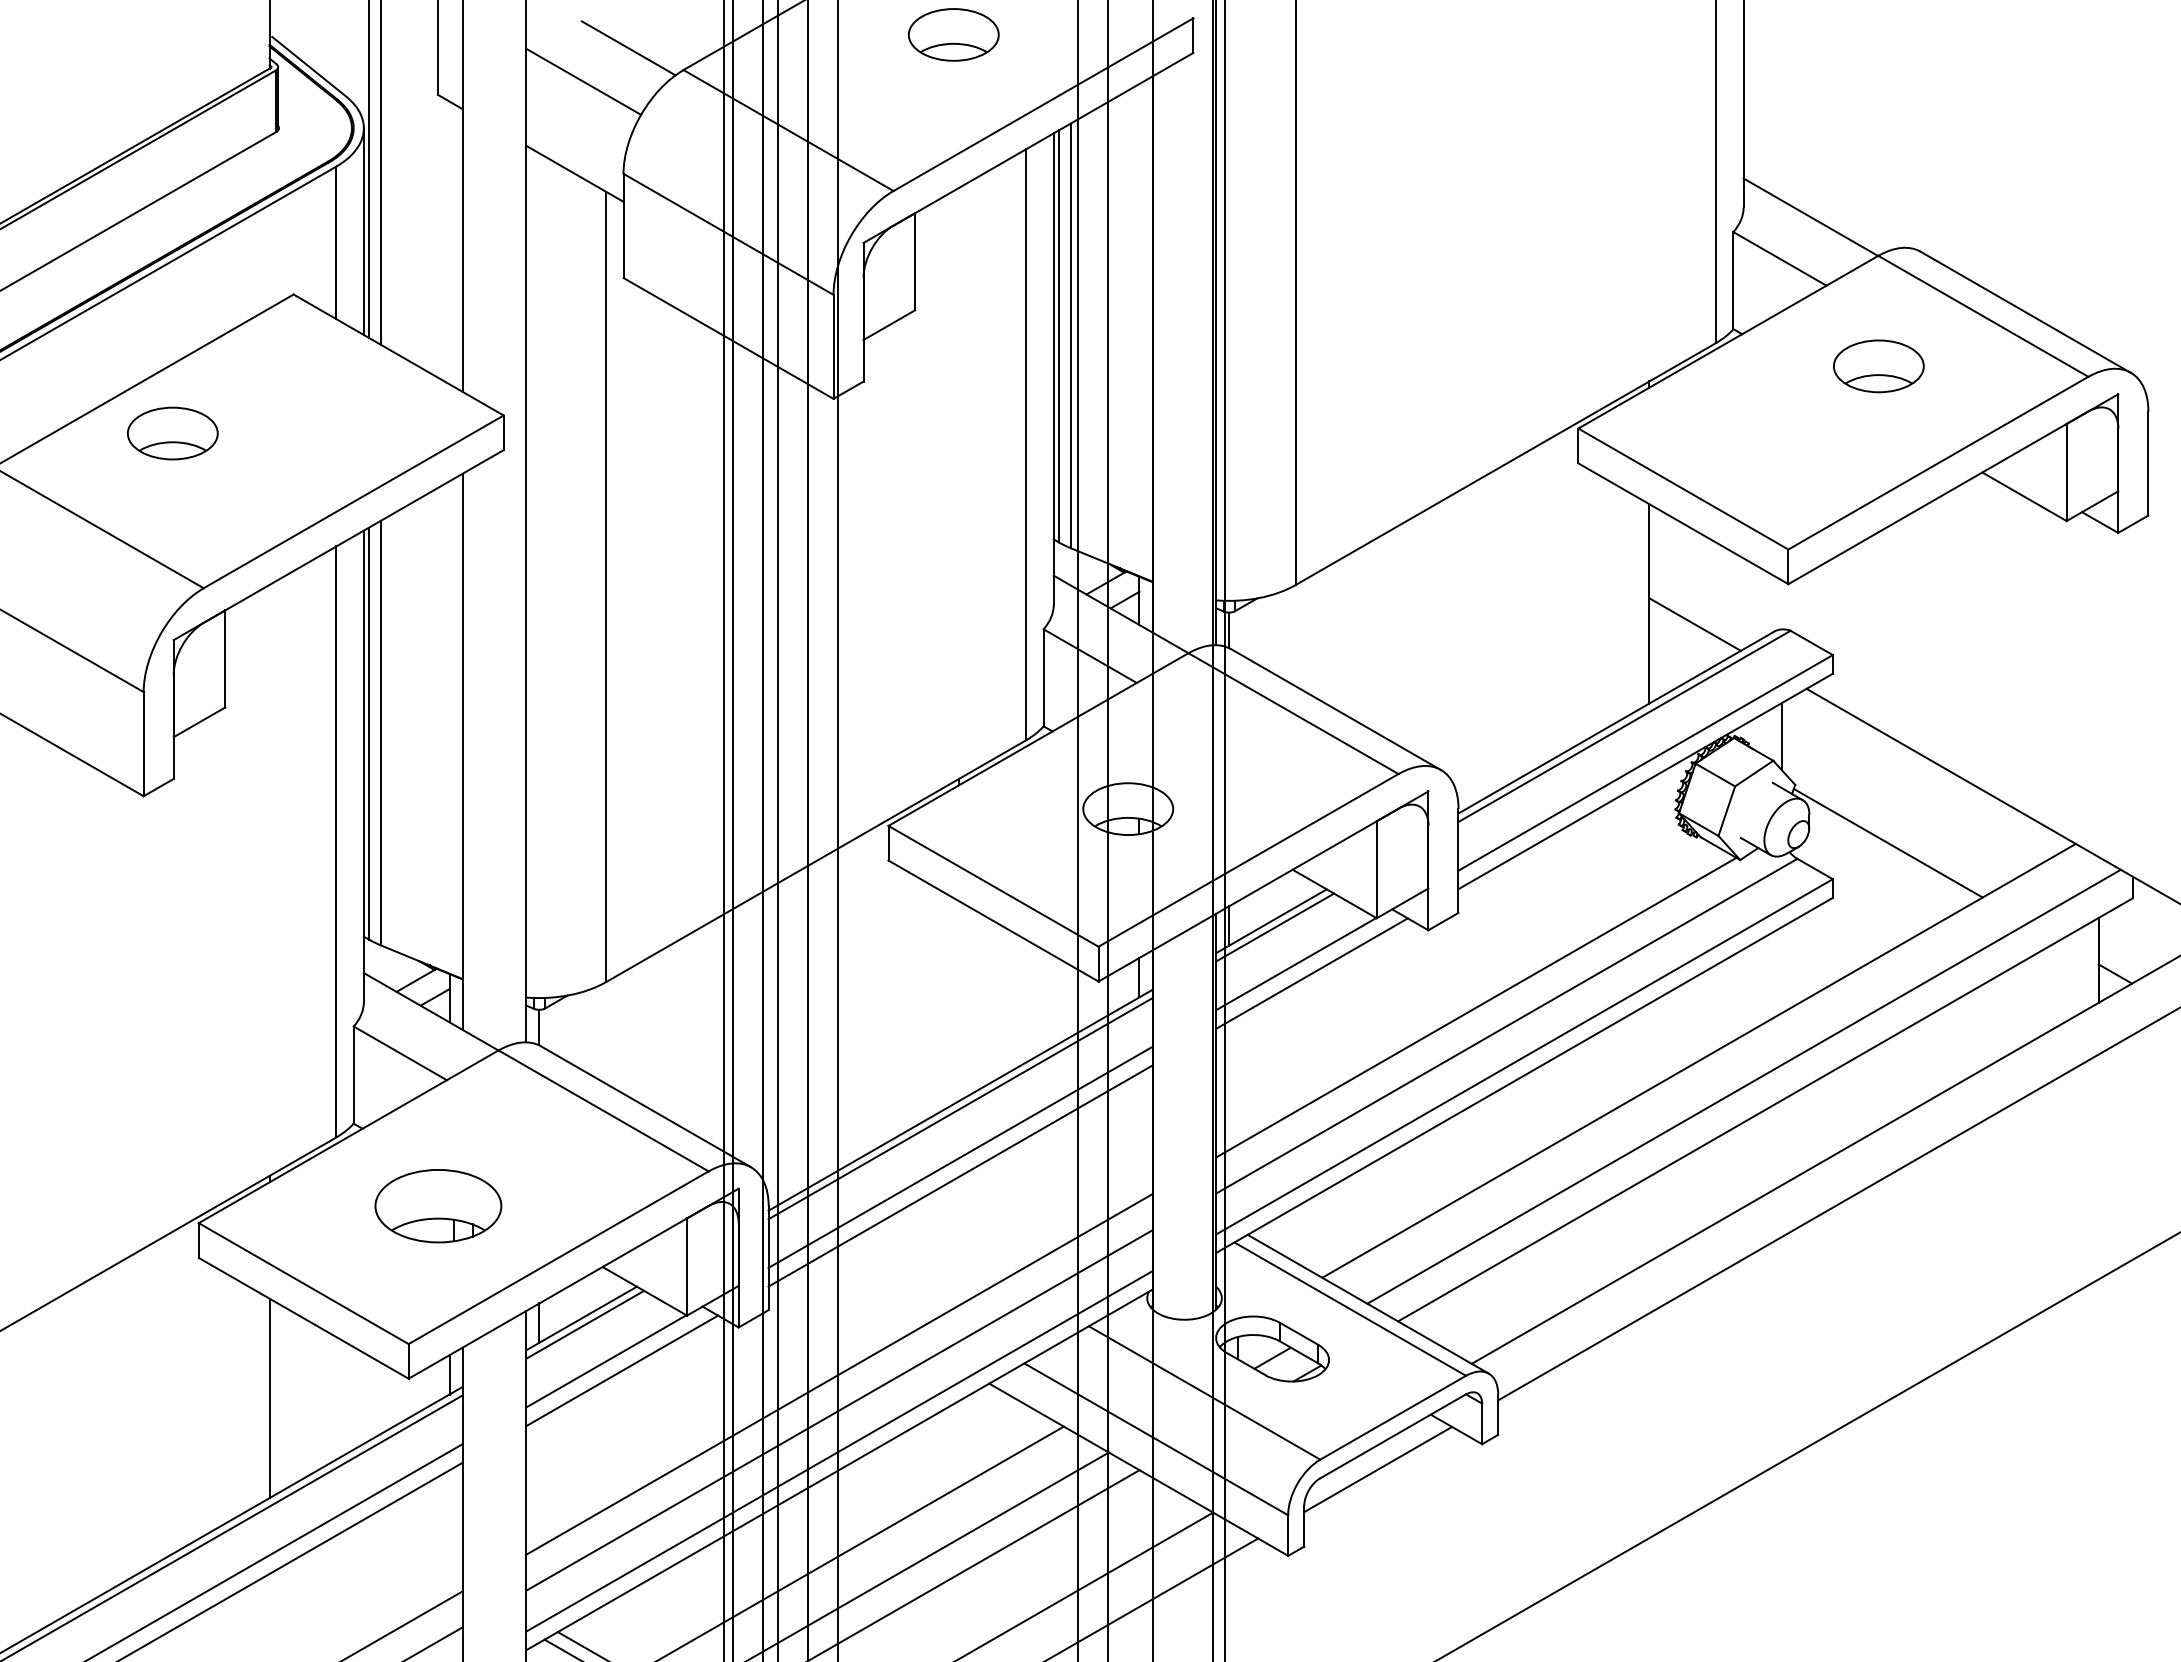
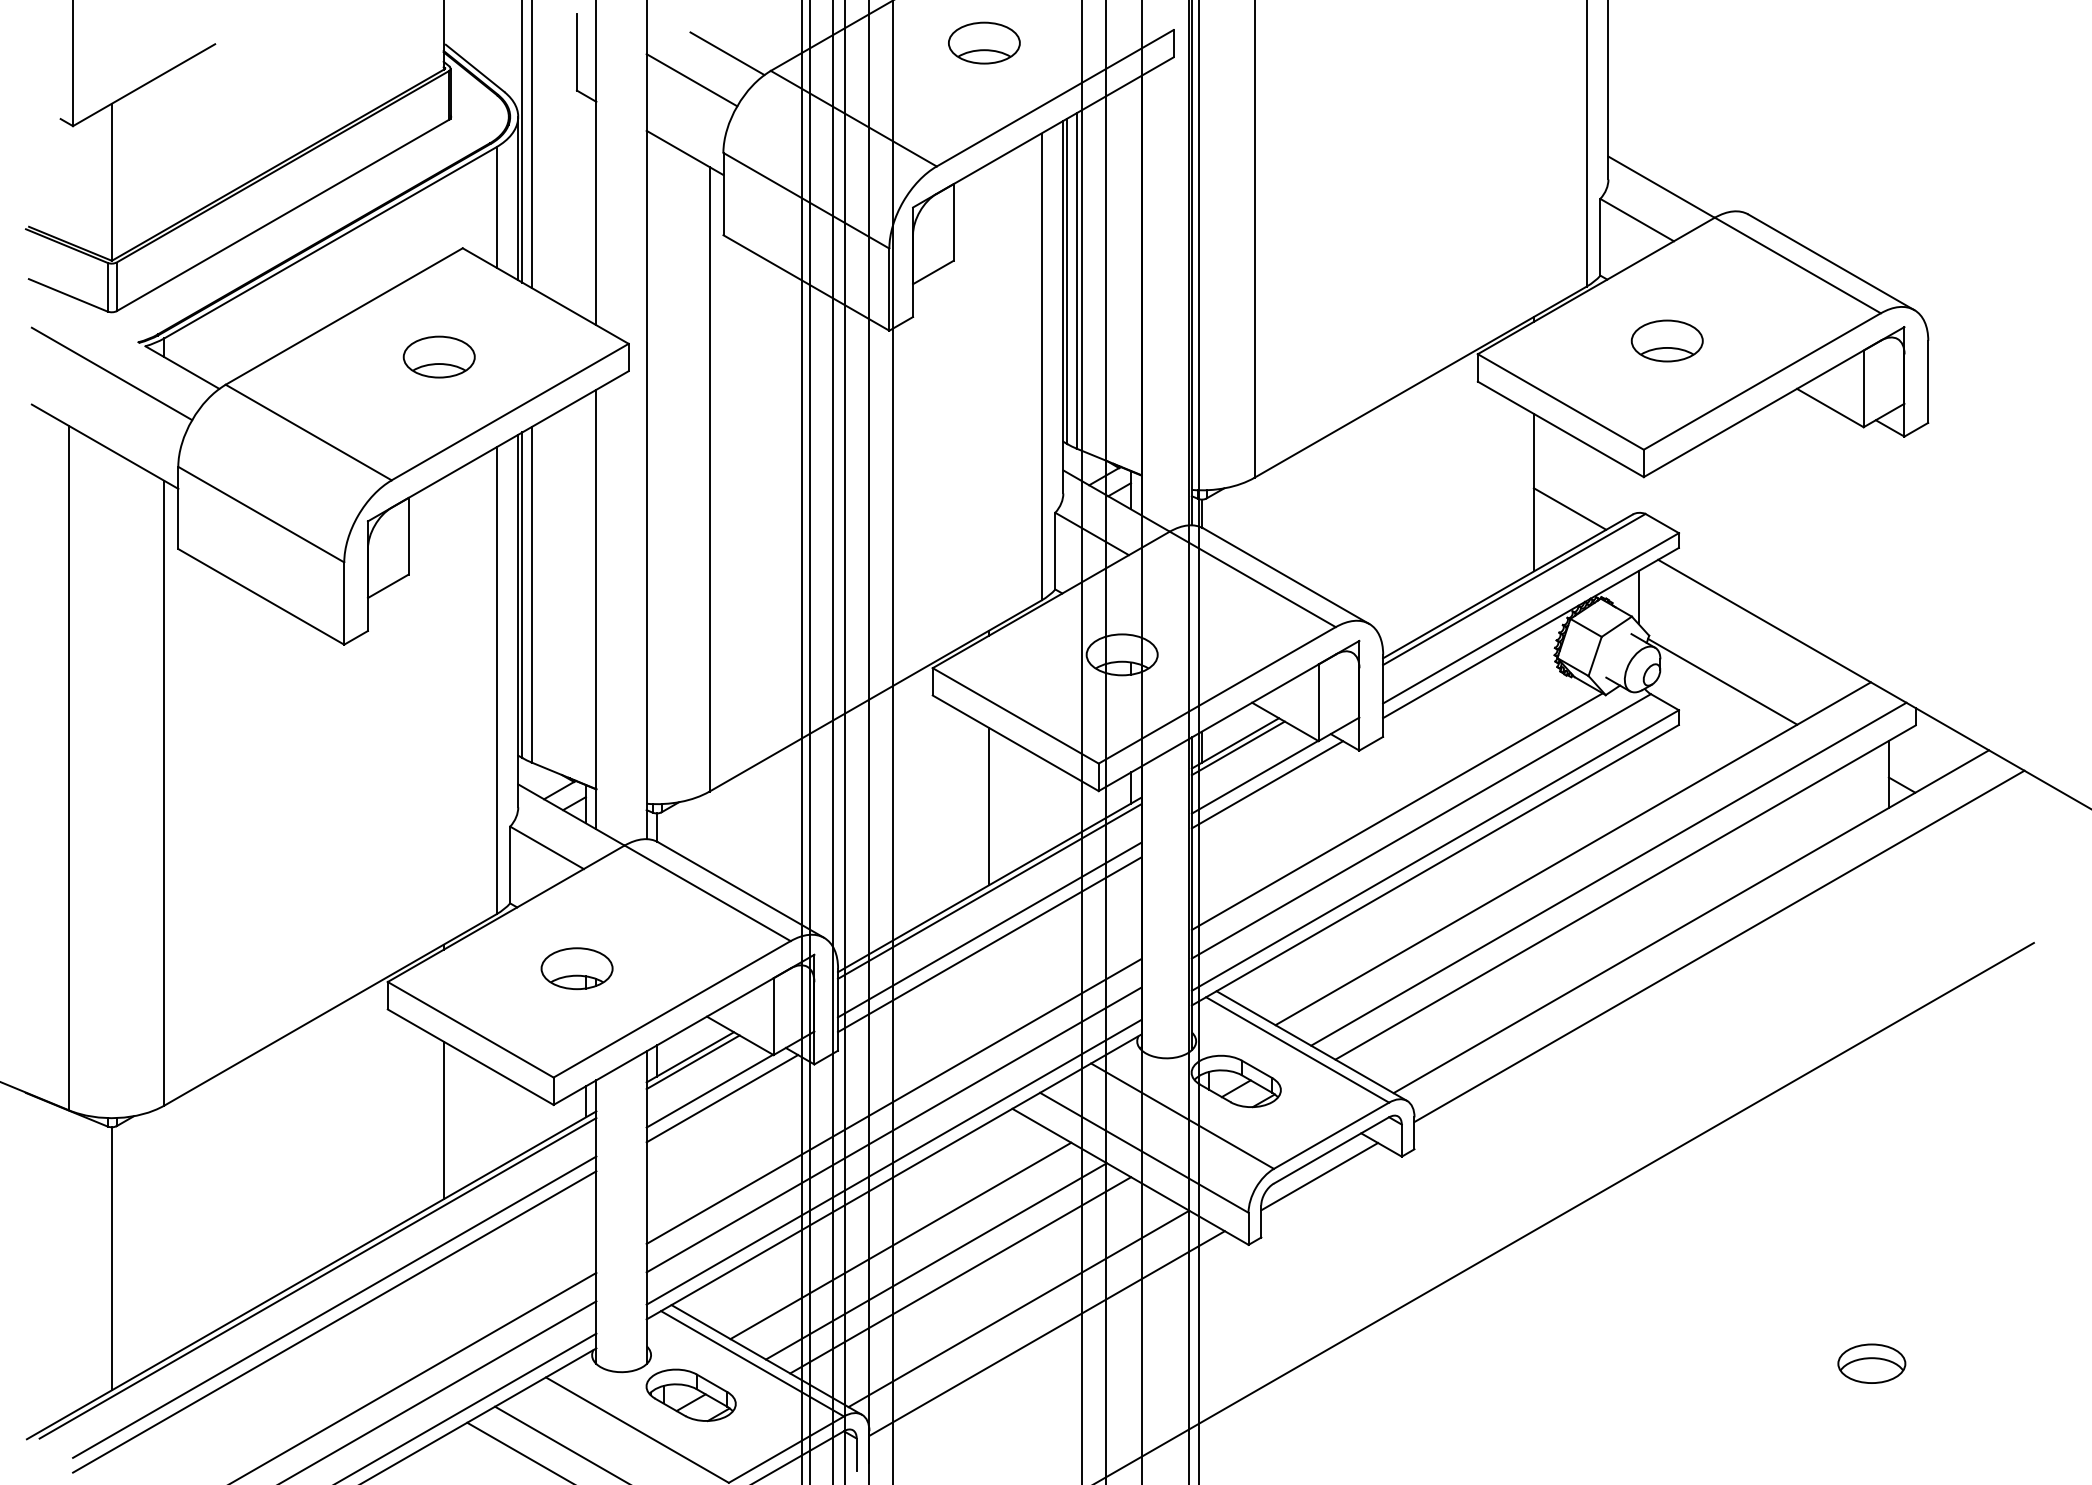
part: (1877, 365) -> (1666, 340), moved
part: (171, 432) -> (438, 356), moved
line: (959, 1001) -> (988, 806), added
part: (437, 1206) -> (576, 968), size x0.71

